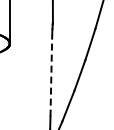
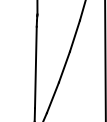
line: (51, 75) -> (36, 67), dashed -> solid

